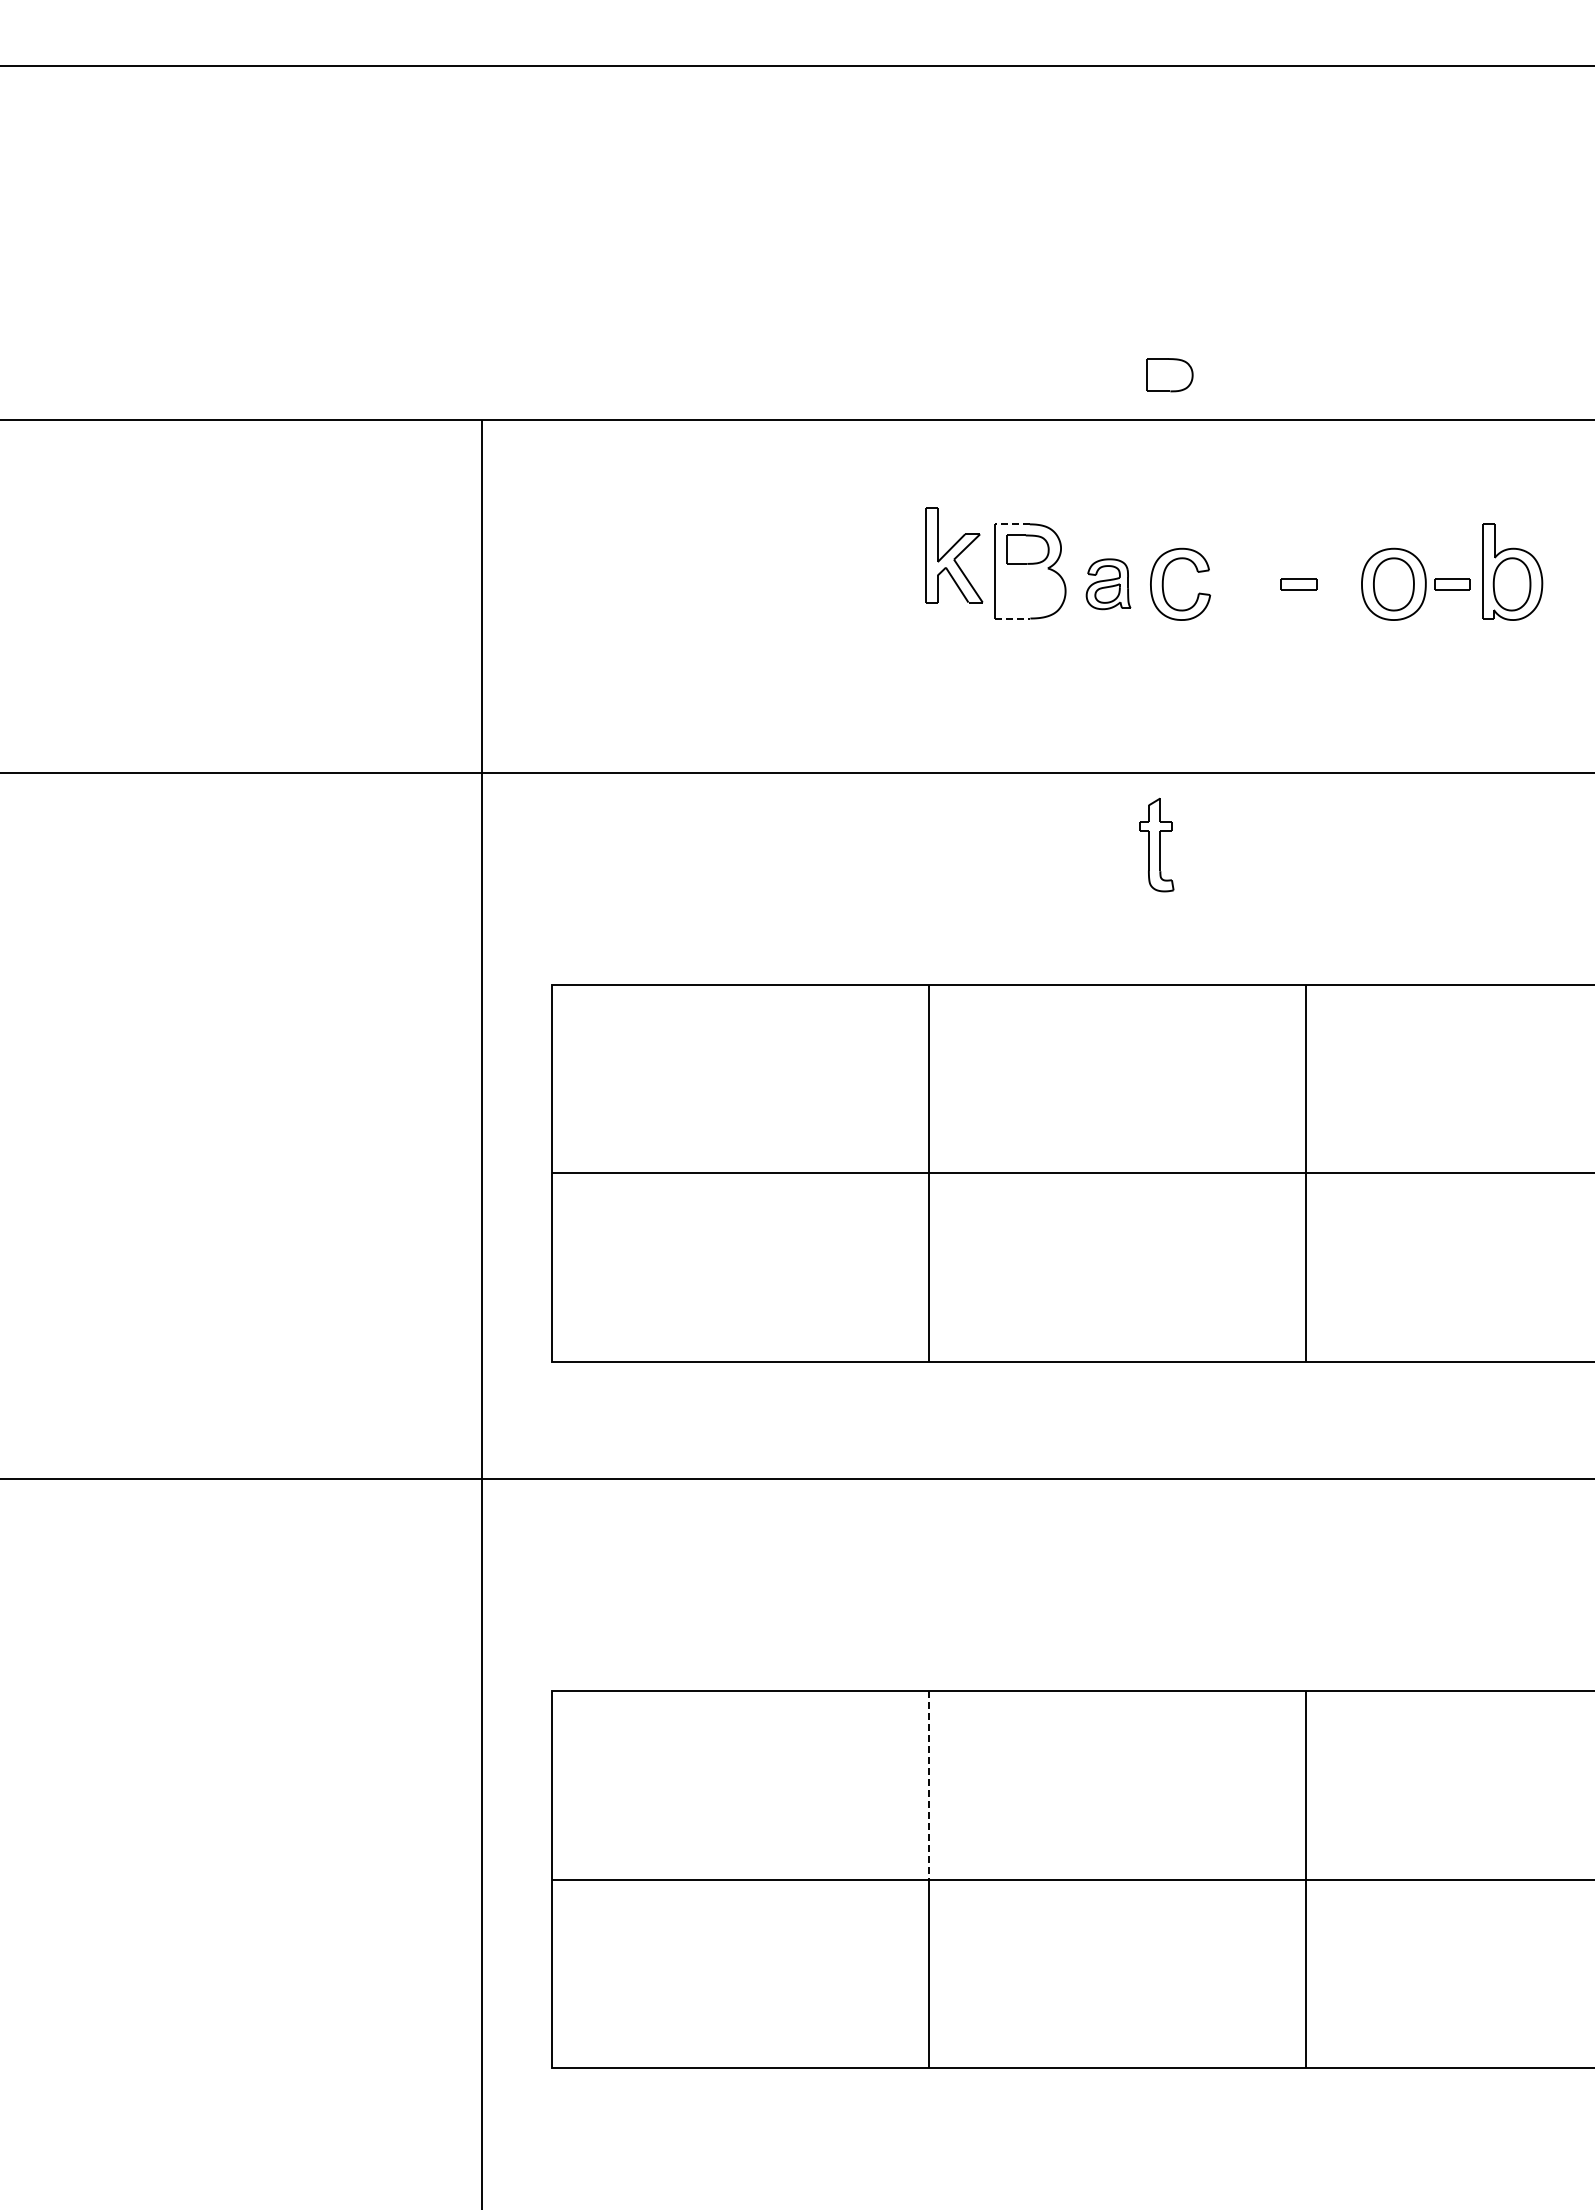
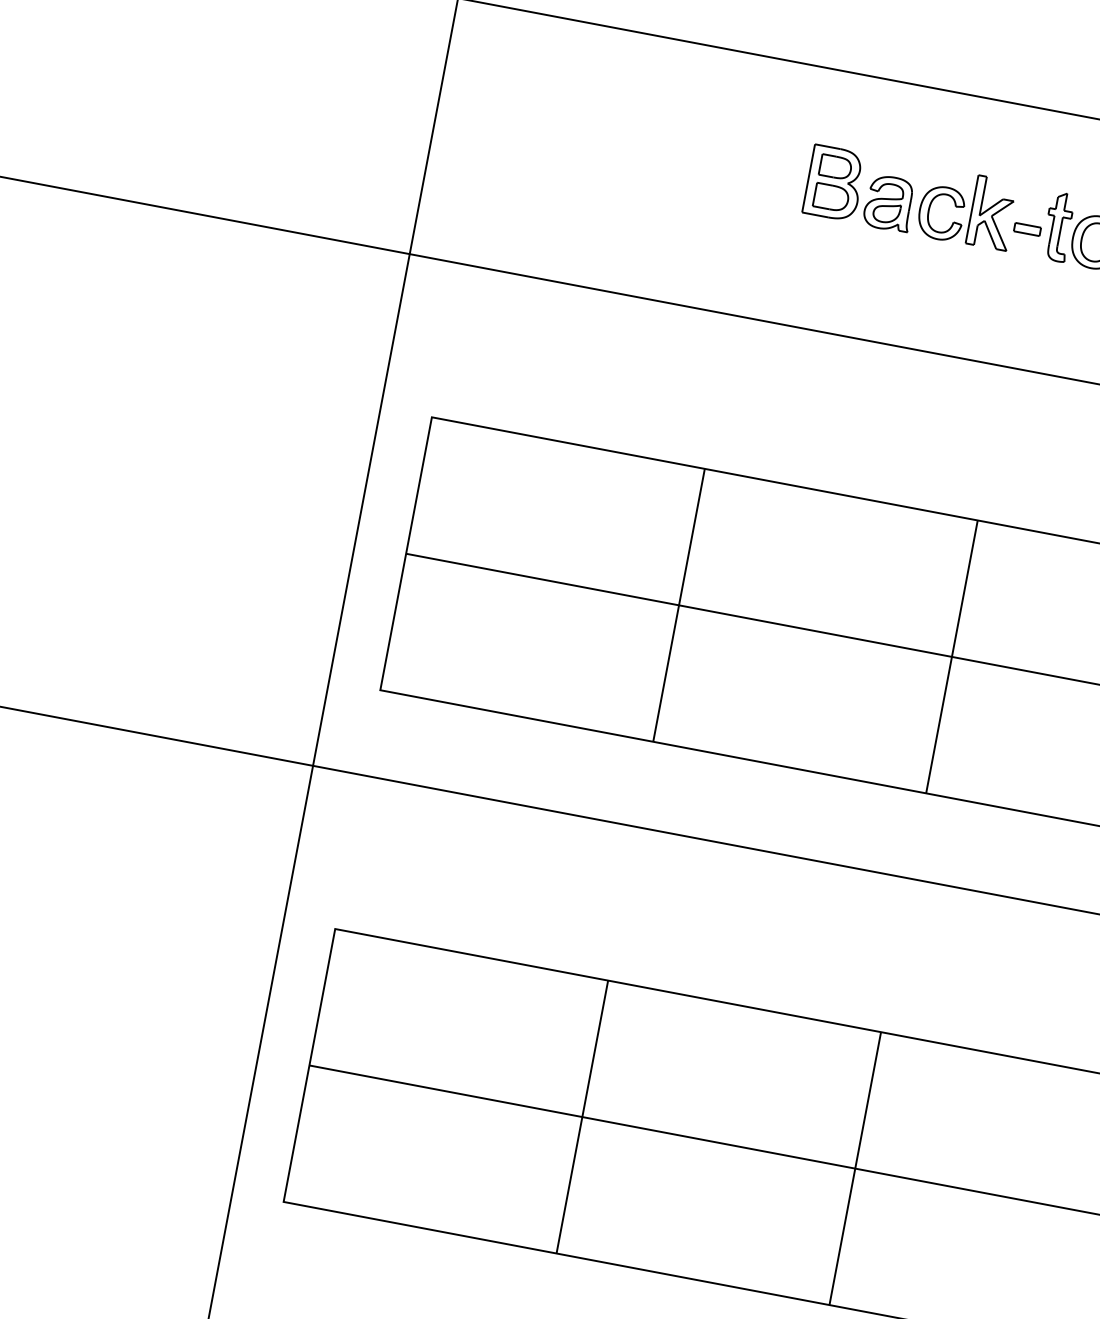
part: (1169, 375) -> (831, 197), moved
line: (1012, 524) -> (828, 146), dashed -> solid
part: (954, 555) -> (992, 213), moved
part: (1108, 583) -> (889, 202), size x1.43
line: (1012, 618) -> (815, 214), dashed -> solid
part: (1156, 844) -> (1058, 226), moved
line: (929, 1786) -> (595, 1049), dashed -> solid

